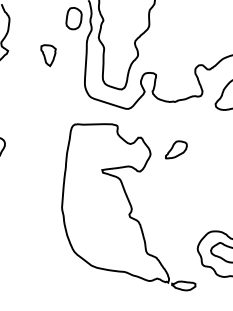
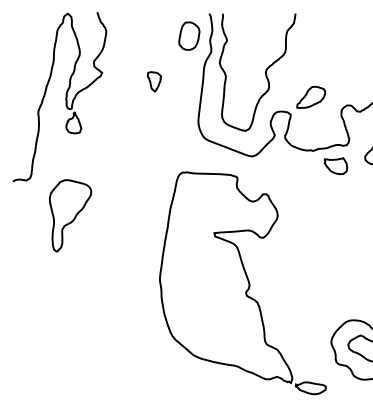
part: (49, 55) -> (154, 81), size x0.71
part: (193, 113) -> (335, 166), added
part: (176, 148) -> (311, 96), moved

